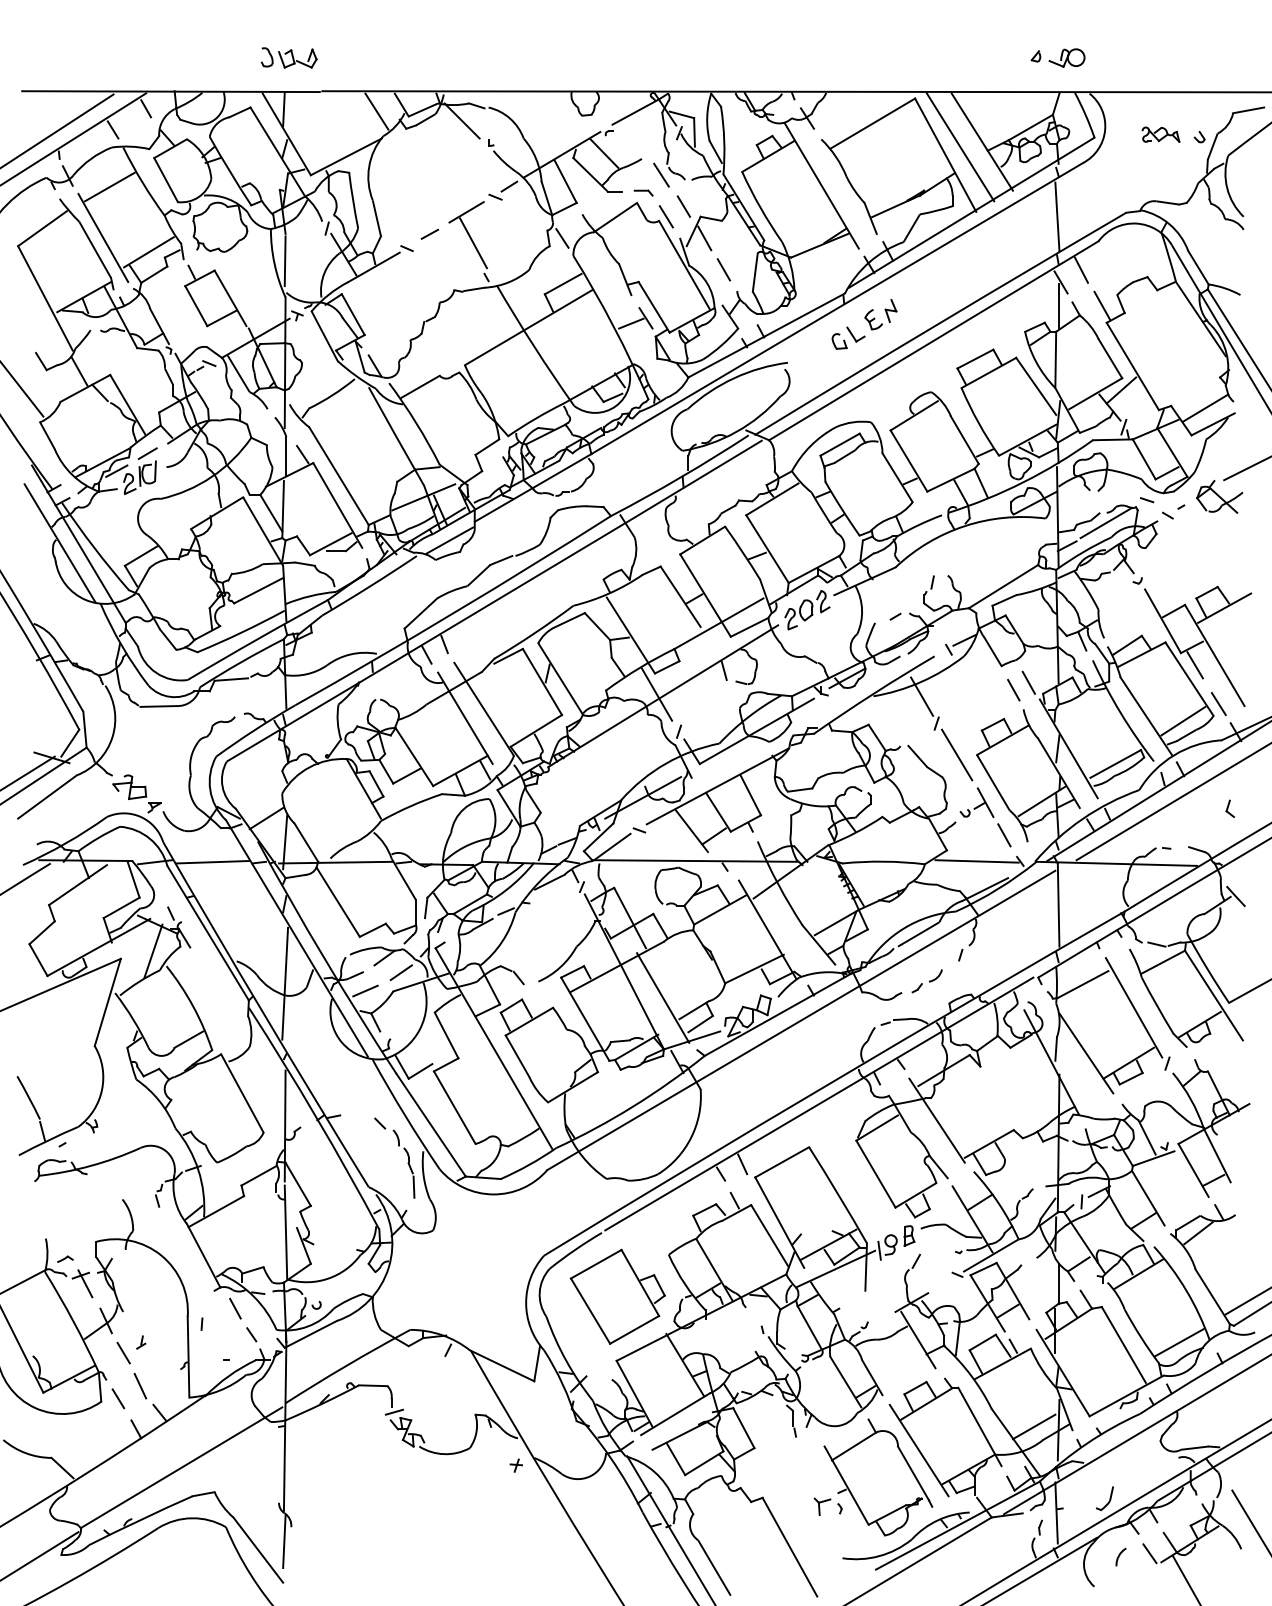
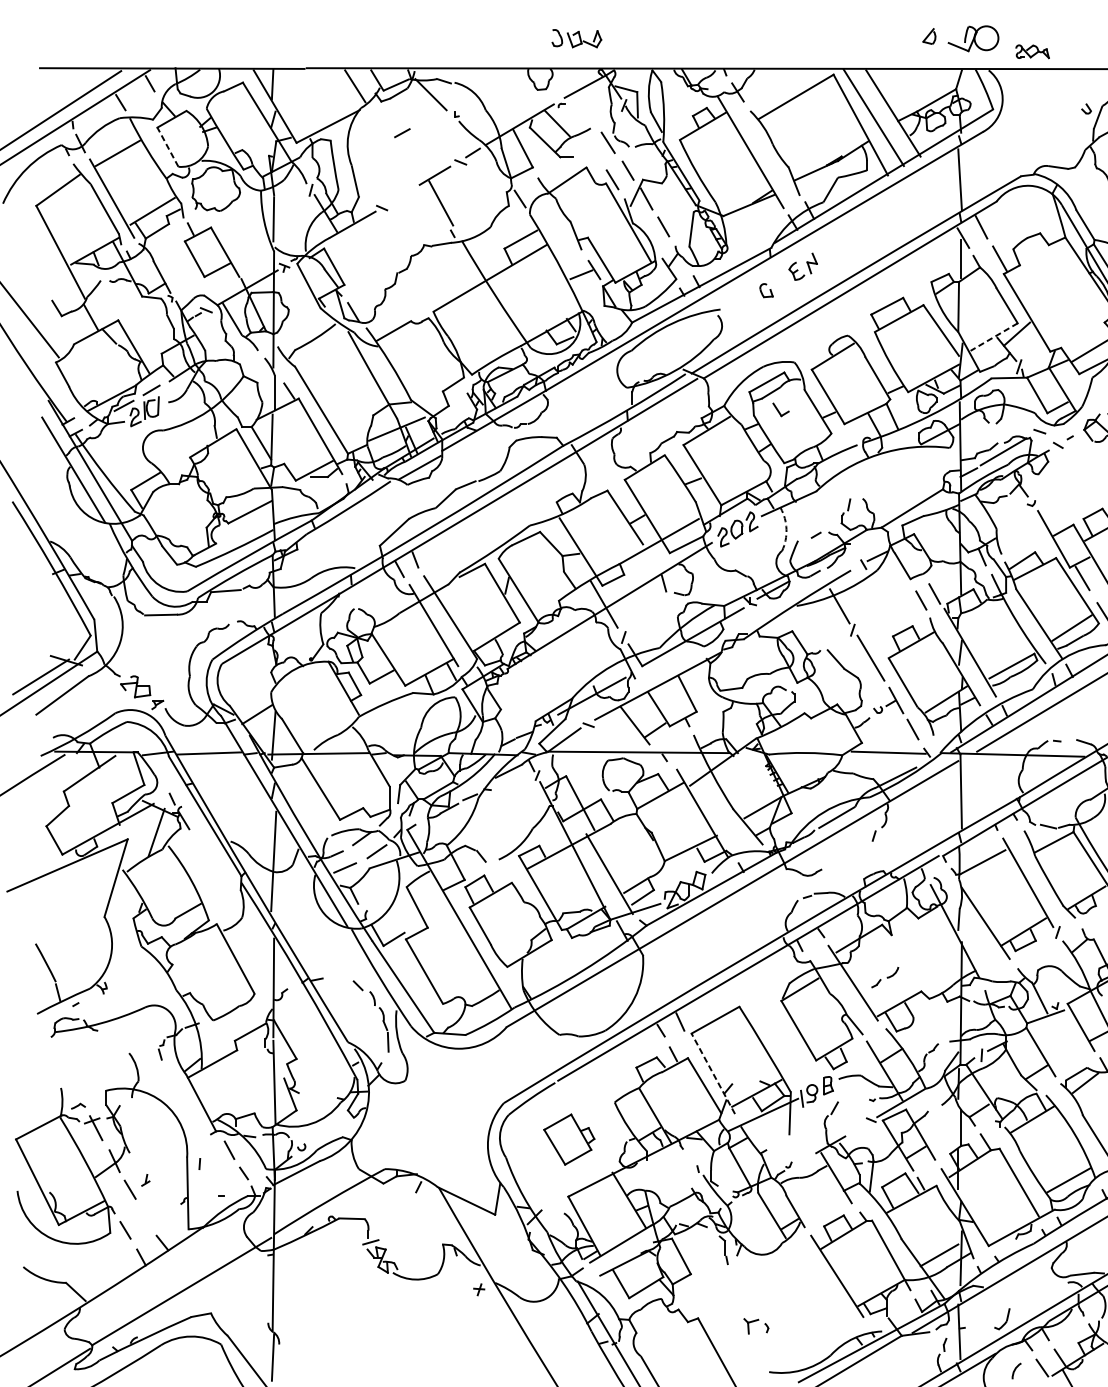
part: (288, 57) -> (576, 38), moved
part: (1057, 57) -> (960, 38), size x1.6
part: (1160, 134) -> (1032, 51), moved
line: (166, 180) -> (168, 147), solid -> dashed
part: (643, 192) -> (592, 158), removed
line: (429, 233) -> (402, 132), moved
part: (855, 334) -> (780, 409), moved
line: (1095, 393) -> (993, 336), solid -> dashed
arc: (862, 610) -> (786, 529), solid -> dashed
part: (926, 981) -> (884, 977), moved
line: (779, 1222) -> (713, 1073), solid -> dashed
part: (617, 1296) -> (569, 1139), size x0.6
line: (140, 1385) -> (145, 1218), removed
part: (852, 1493) -> (777, 1314), removed

